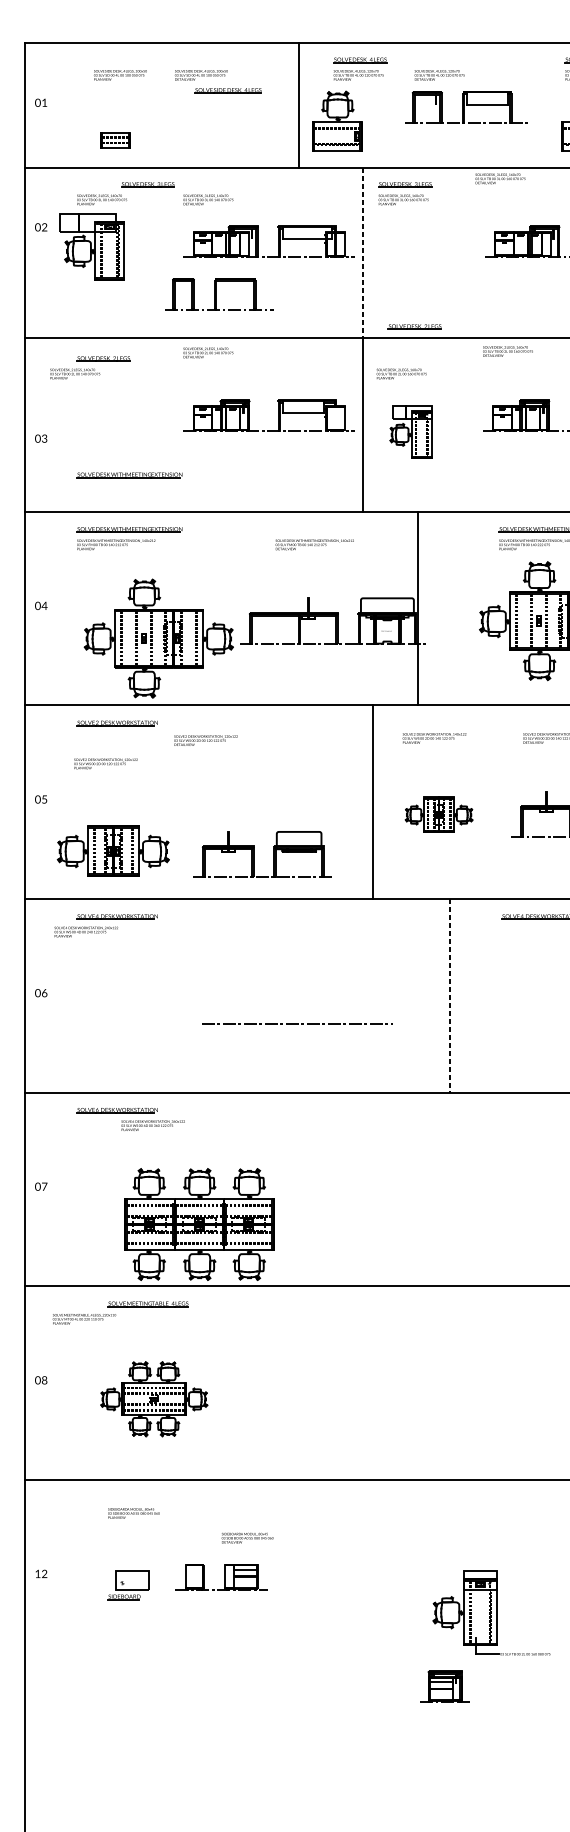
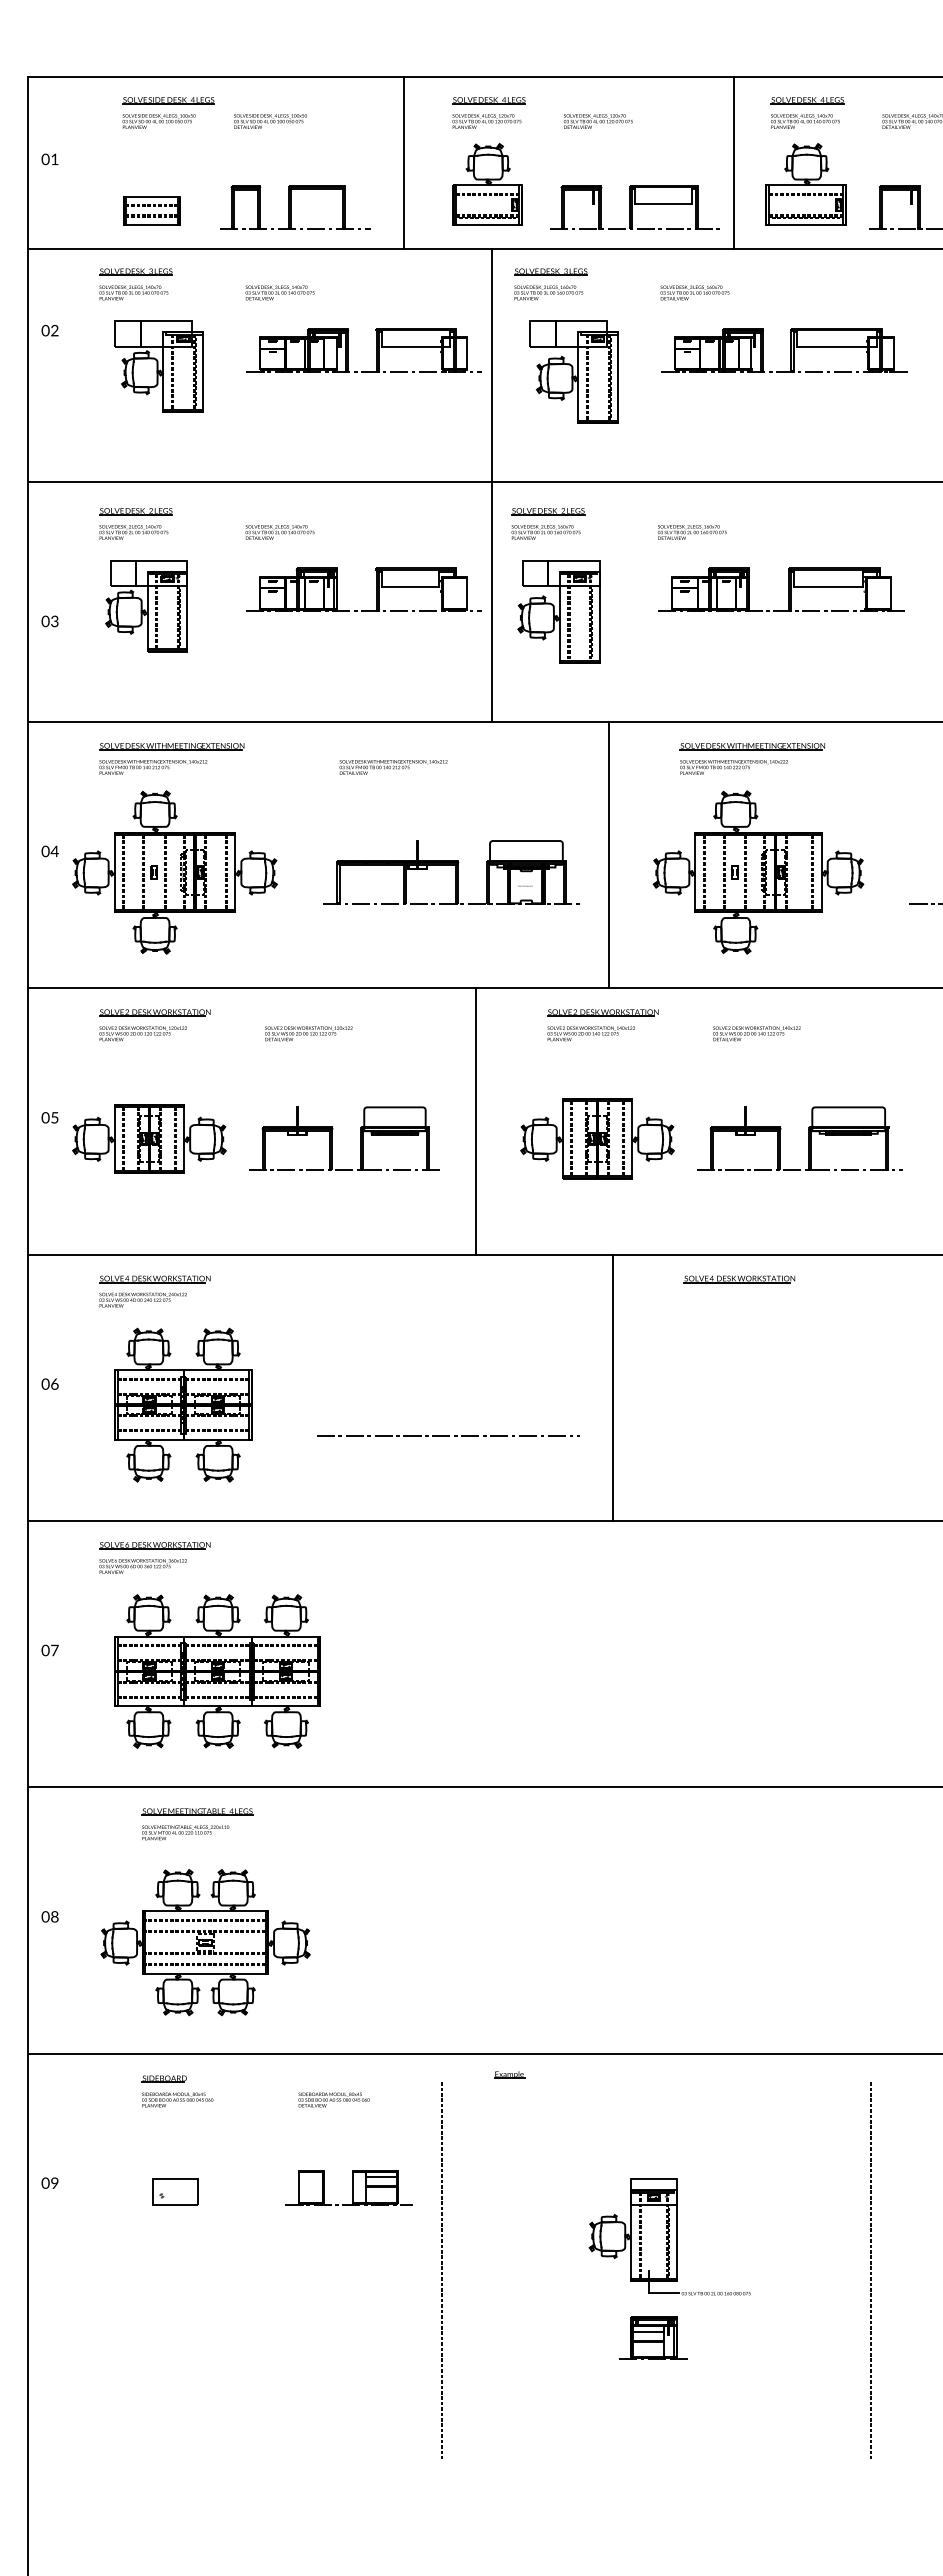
part: (228, 90) -> (168, 100), moved
line: (538, 105) -> (734, 162), added
part: (465, 107) -> (634, 207), moved
part: (337, 121) -> (487, 184), moved
part: (114, 140) -> (151, 210), size x1.43
text: (500, 178) -> (694, 292), moved
part: (147, 184) -> (135, 271), moved
part: (91, 246) -> (158, 366), moved
line: (362, 252) -> (492, 365), dashed -> solid
part: (421, 257) -> (573, 371), added
part: (219, 294) -> (295, 207), moved
part: (415, 326) -> (548, 511), moved
text: (507, 351) -> (691, 532), moved
text: (207, 352) -> (279, 532), moved
text: (74, 374) -> (133, 532), moved
part: (111, 427) -> (146, 606), added
part: (410, 431) -> (558, 611), size x1.43
part: (129, 475) -> (171, 671), removed
text: (314, 544) -> (393, 767), moved
line: (418, 608) -> (608, 854), moved
part: (158, 638) -> (174, 872), moved
part: (442, 722) -> (602, 1012), added
text: (205, 740) -> (308, 1033), moved
text: (105, 763) -> (142, 1033), moved
line: (373, 802) -> (476, 1121), moved
part: (439, 814) -> (597, 1138), size x1.67
part: (113, 850) -> (149, 1138), moved
part: (253, 854) -> (332, 1138), moved
text: (85, 931) -> (142, 1299), moved
line: (449, 996) -> (612, 1388), dashed -> solid
part: (138, 1007) -> (183, 1404), added
line: (297, 1023) -> (448, 1435), moved
text: (152, 1125) -> (142, 1566), moved
part: (199, 1224) -> (217, 1671), moved
text: (84, 1319) -> (185, 1832), moved
part: (154, 1398) -> (205, 1942), size x1.43
part: (375, 1494) -> (509, 2074), added
text: (247, 1537) -> (333, 2099), moved
text: (40, 1573) -> (49, 2182), 12 -> 09
part: (221, 1577) -> (348, 2187), moved
part: (123, 1596) -> (163, 2078), moved
line: (325, 1637) -> (441, 2270), added
part: (444, 1686) -> (653, 2337), moved

